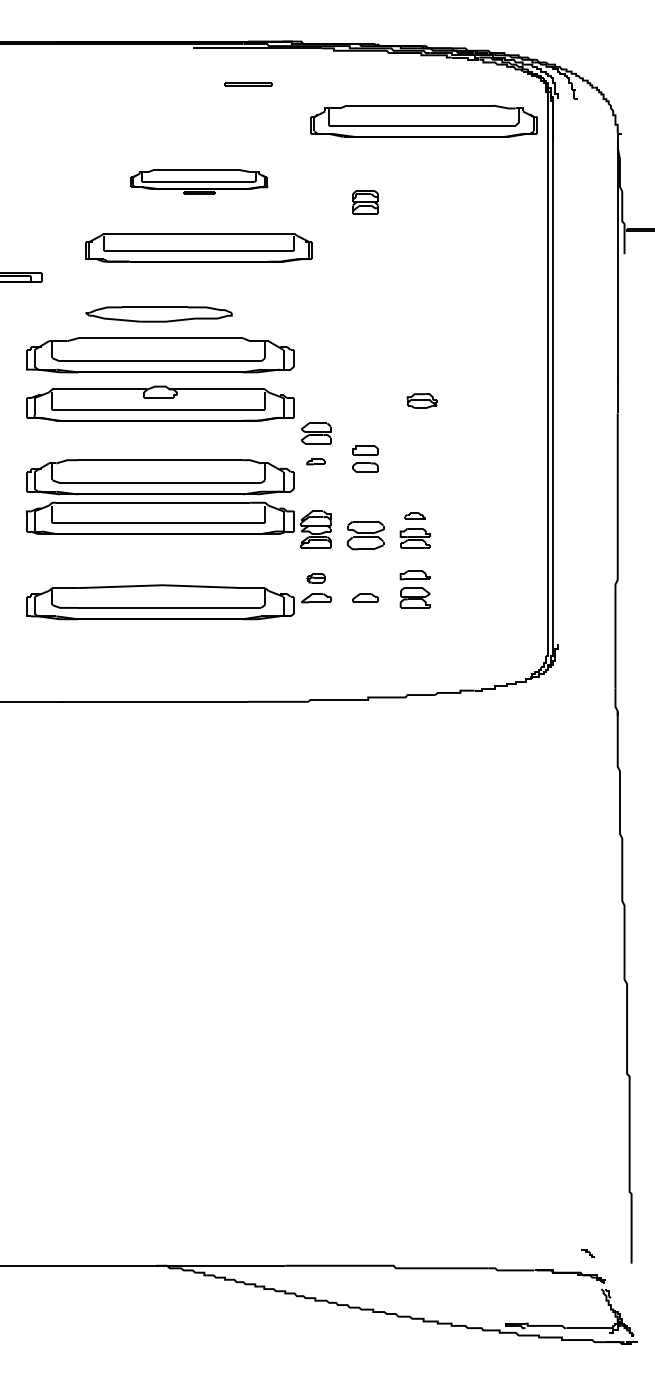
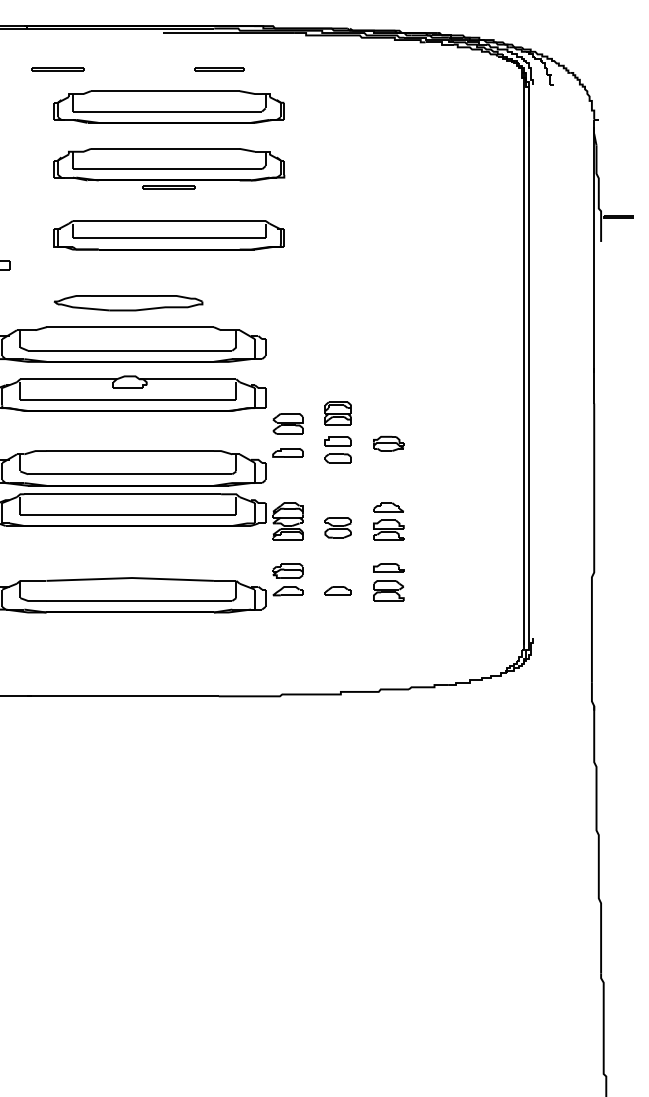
line: (89, 83) -> (58, 68), added
part: (423, 120) -> (168, 106), moved
part: (199, 181) -> (169, 168), size x1.67
part: (365, 202) -> (338, 413), moved
part: (421, 400) -> (387, 443), moved
part: (315, 461) -> (287, 452), size x1.67
part: (415, 515) -> (388, 507), size x1.43
part: (365, 535) -> (338, 527), size x0.71
part: (315, 578) -> (287, 571), size x1.67

